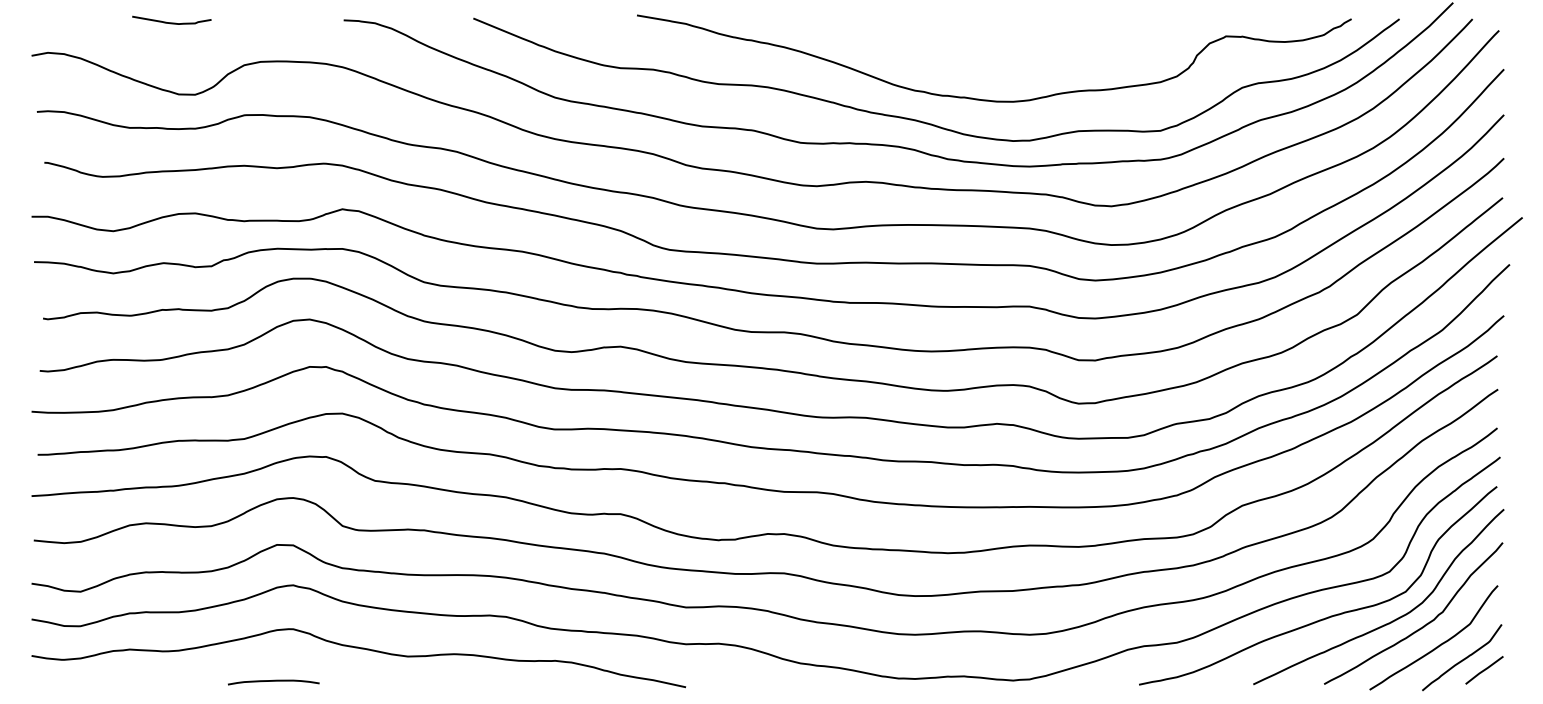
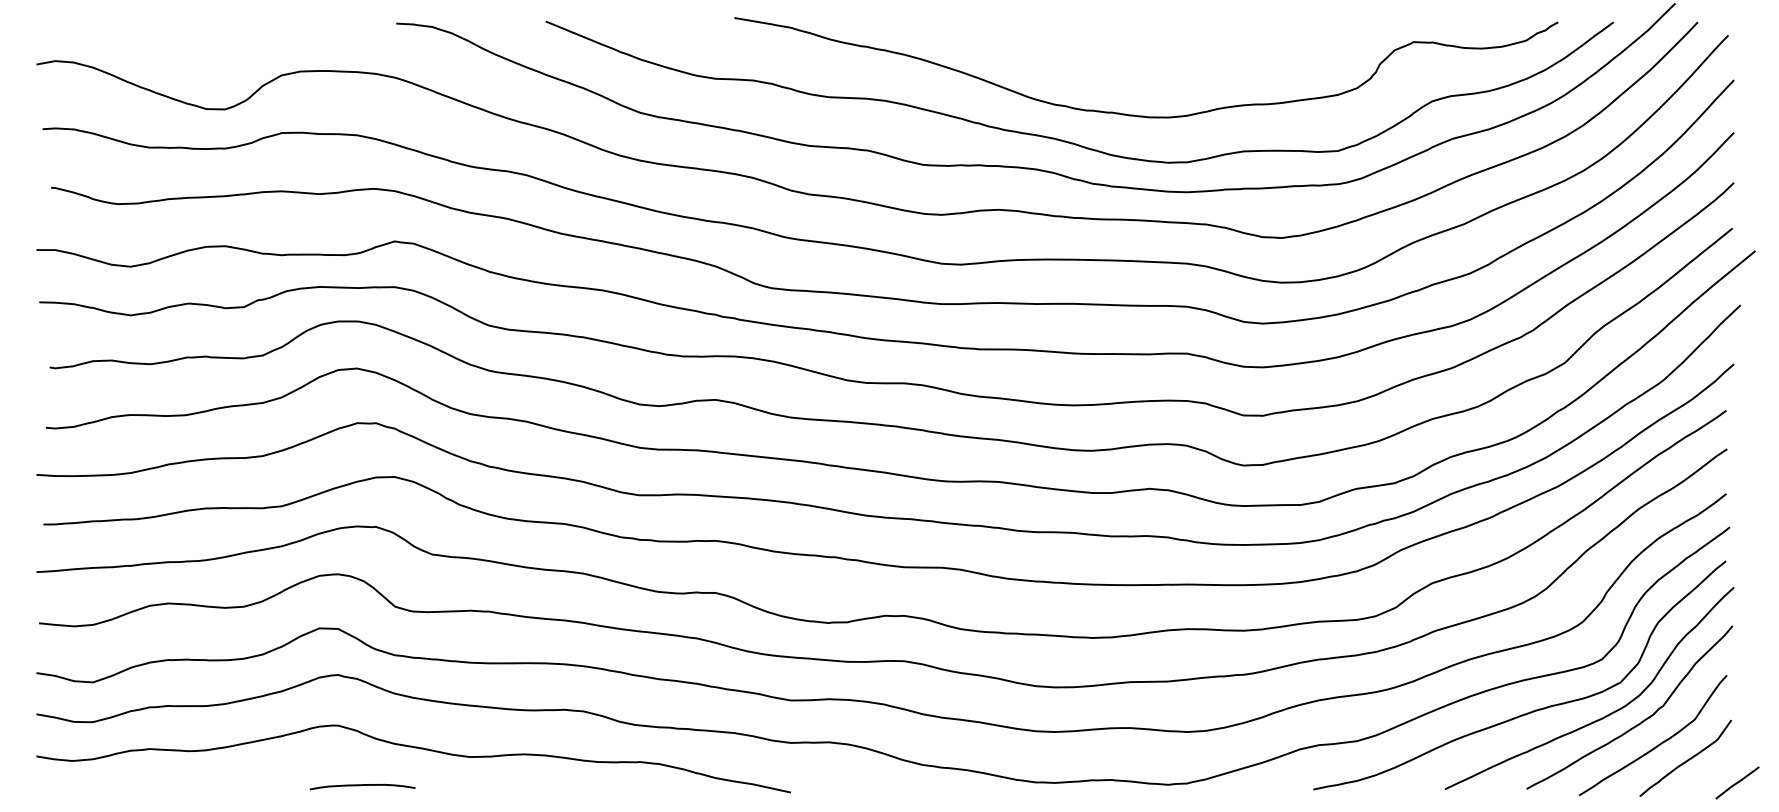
curve: (171, 22) -> (197, 26), removed
line: (1484, 669) -> (1737, 782), moved
curve: (273, 681) -> (362, 785), moved

